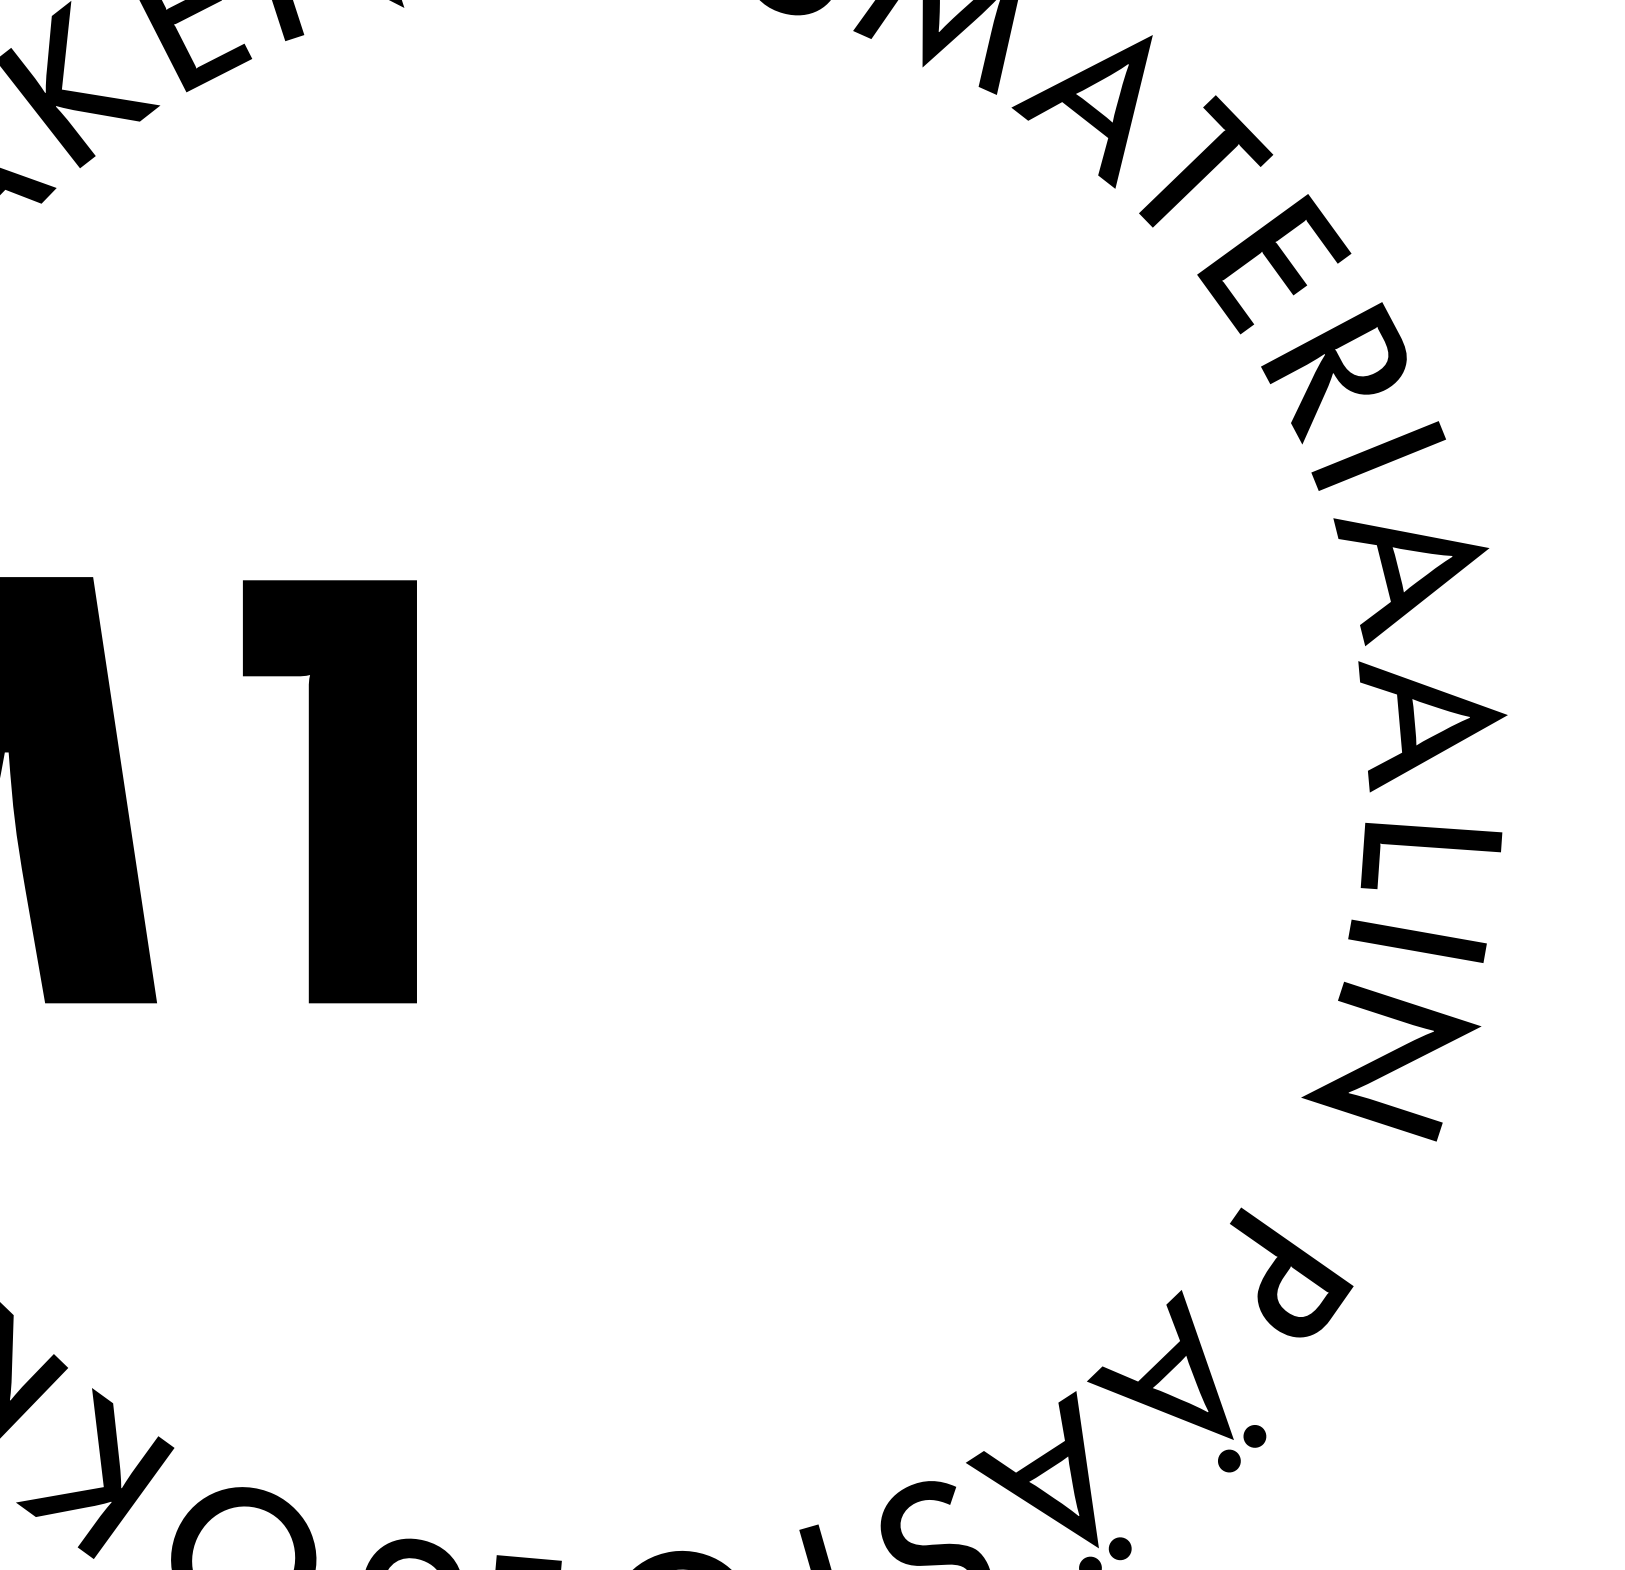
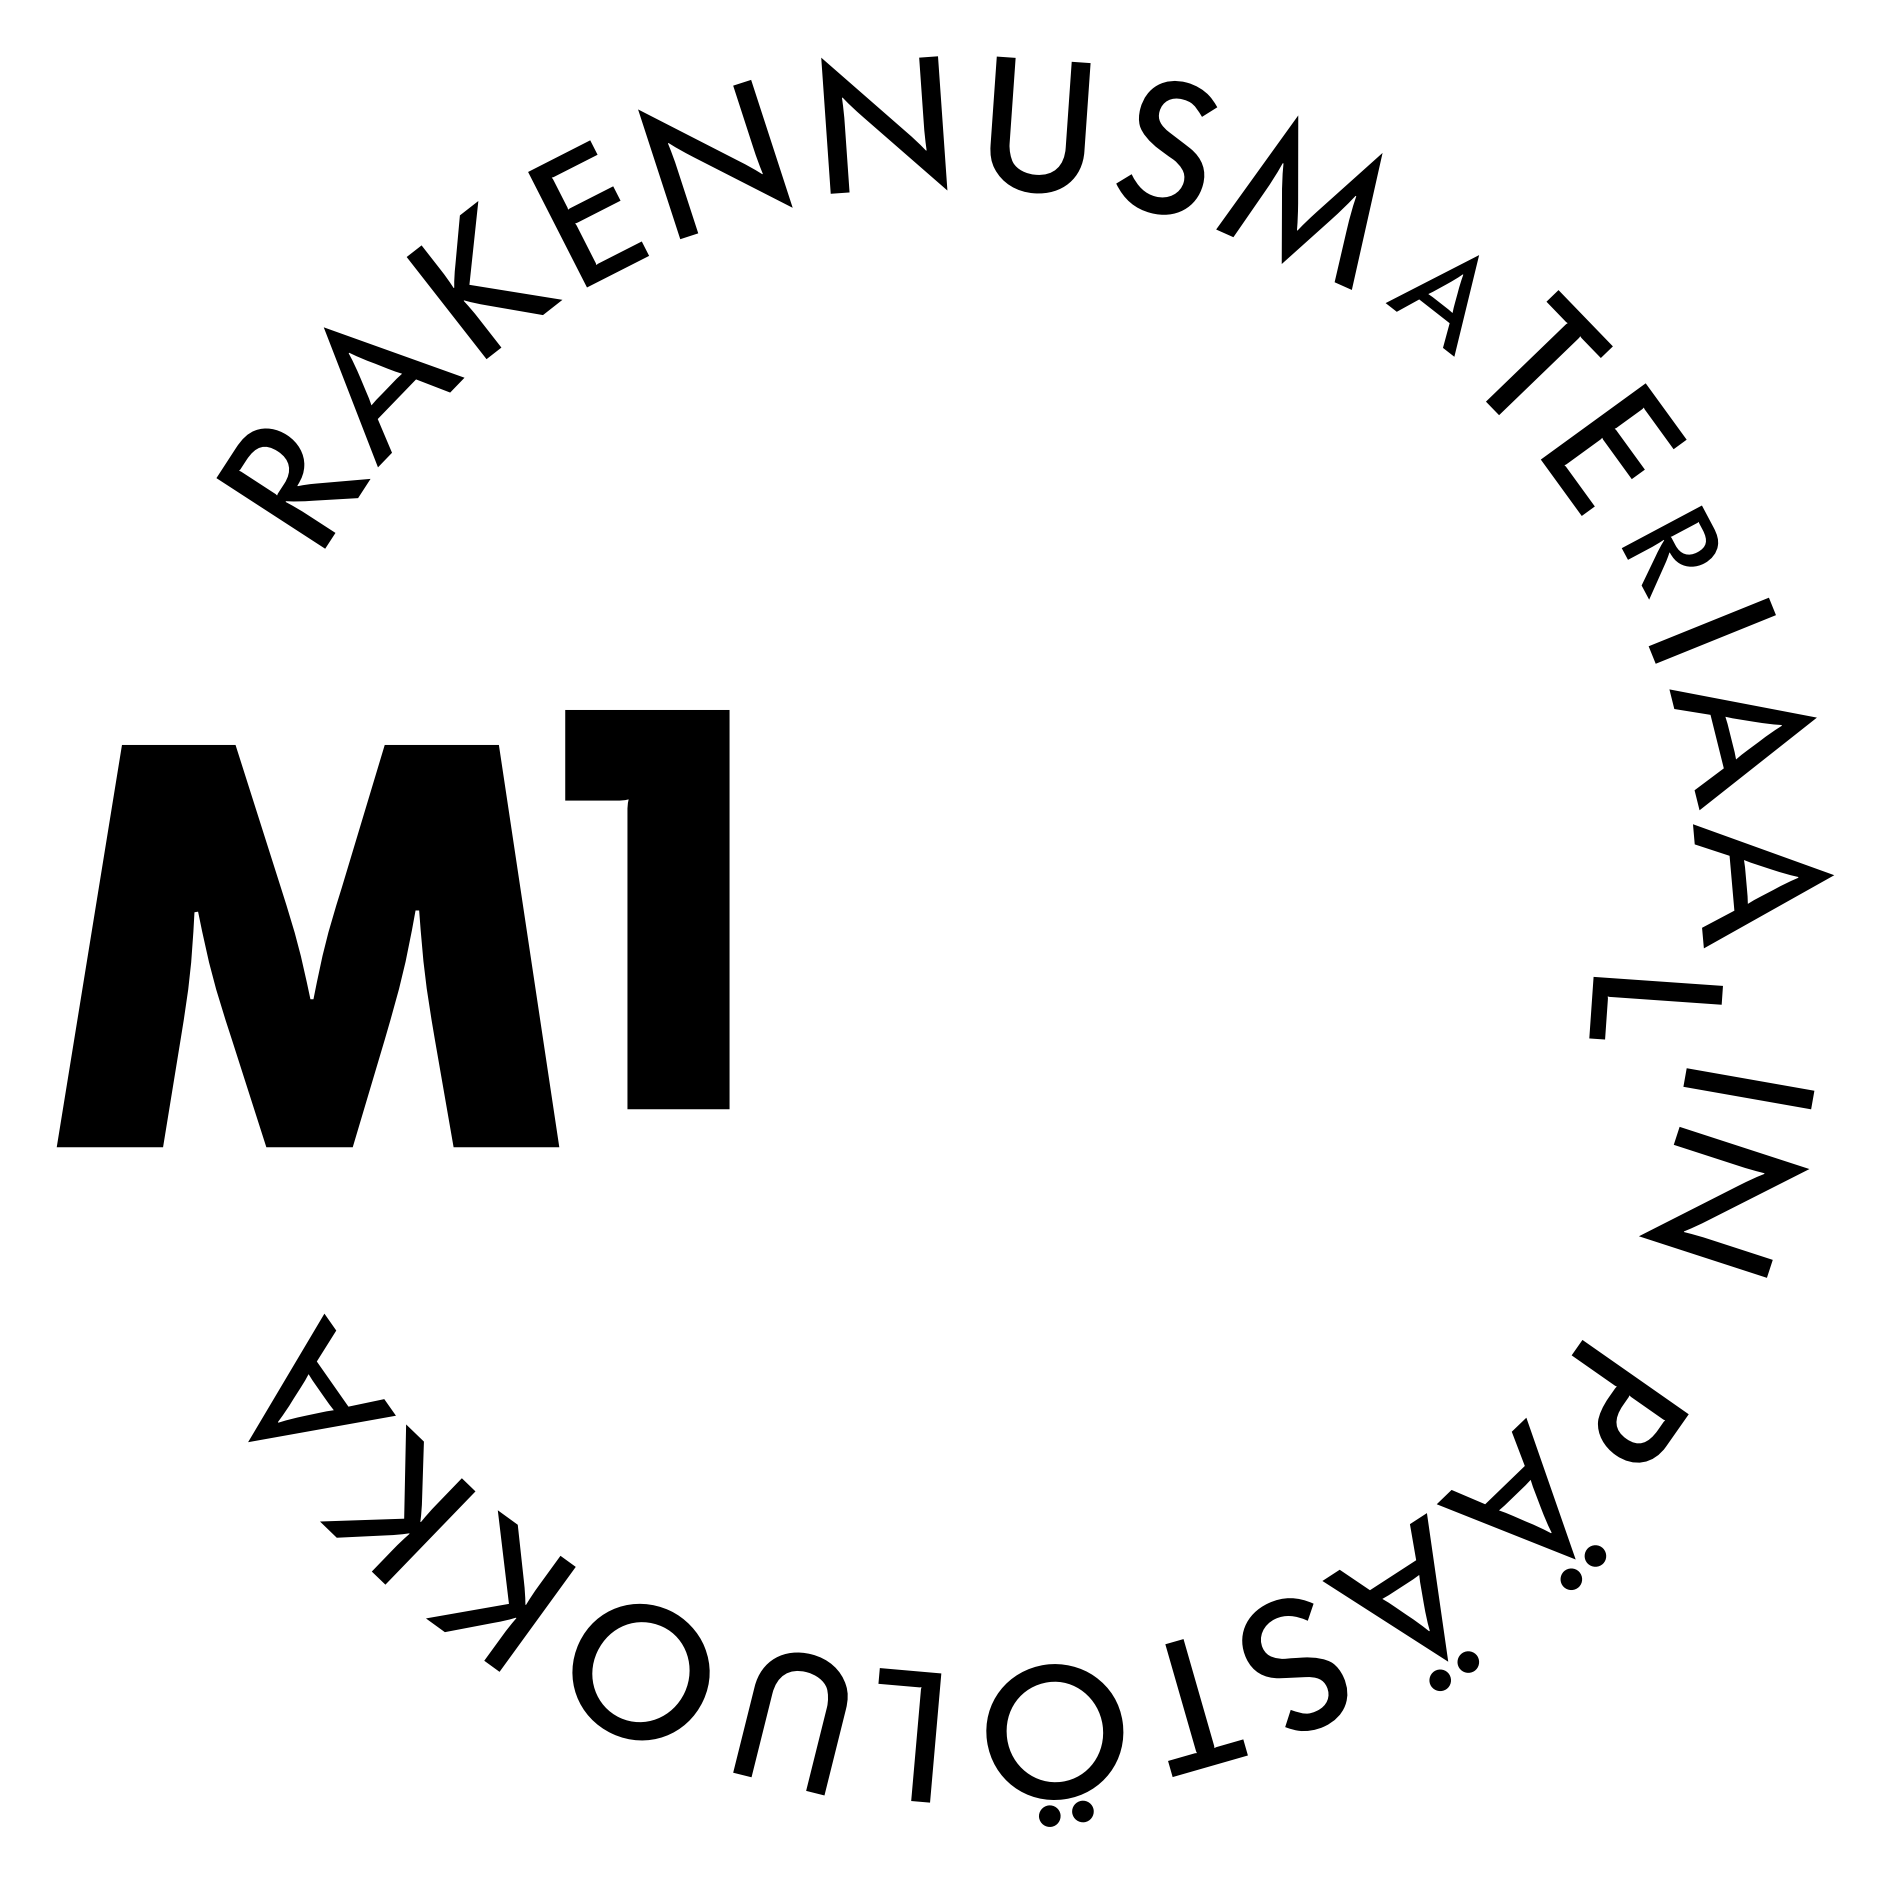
part: (1082, 111) -> (1432, 305), size x0.7
part: (1333, 373) -> (1669, 552), size x0.7
part: (330, 791) -> (647, 909), moved
part: (1431, 847) -> (1656, 1000), moved

